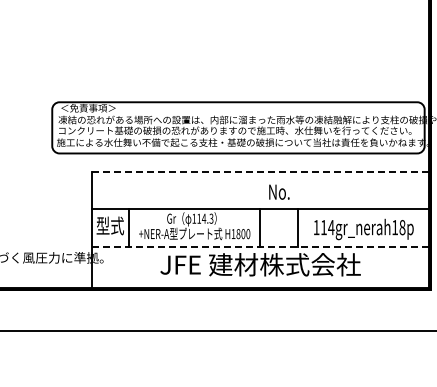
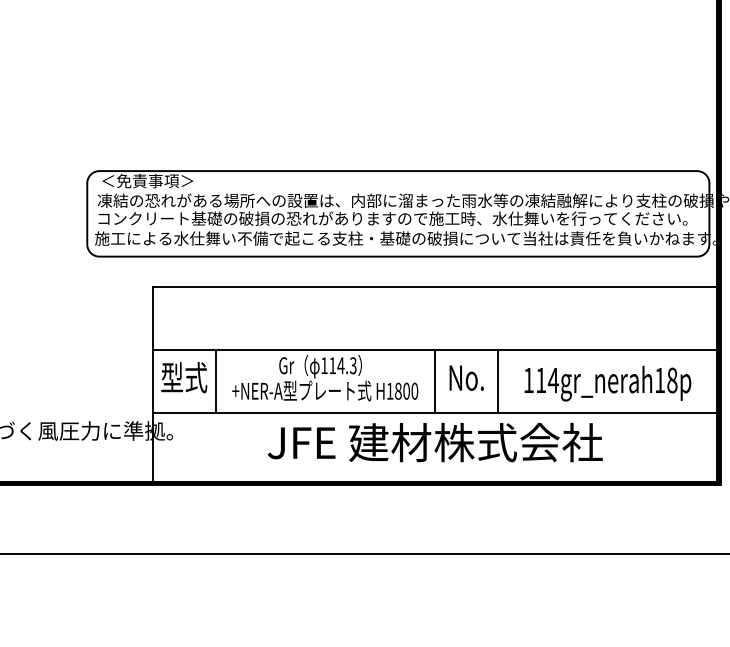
line: (260, 171) -> (435, 286), dashed -> solid
text: (279, 191) -> (466, 376), moved
line: (260, 246) -> (435, 412), dashed -> solid

